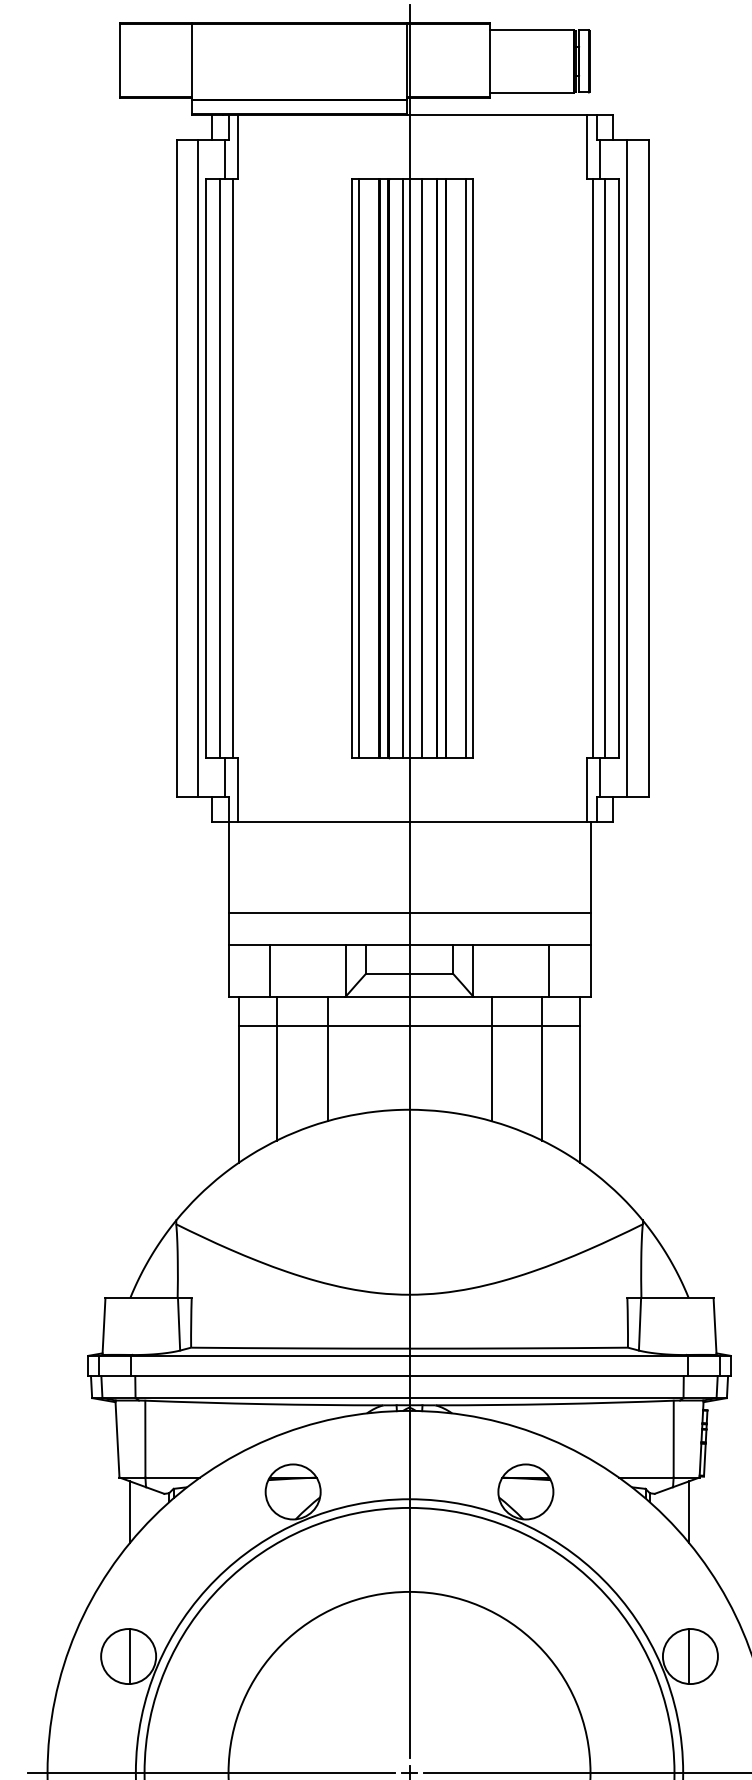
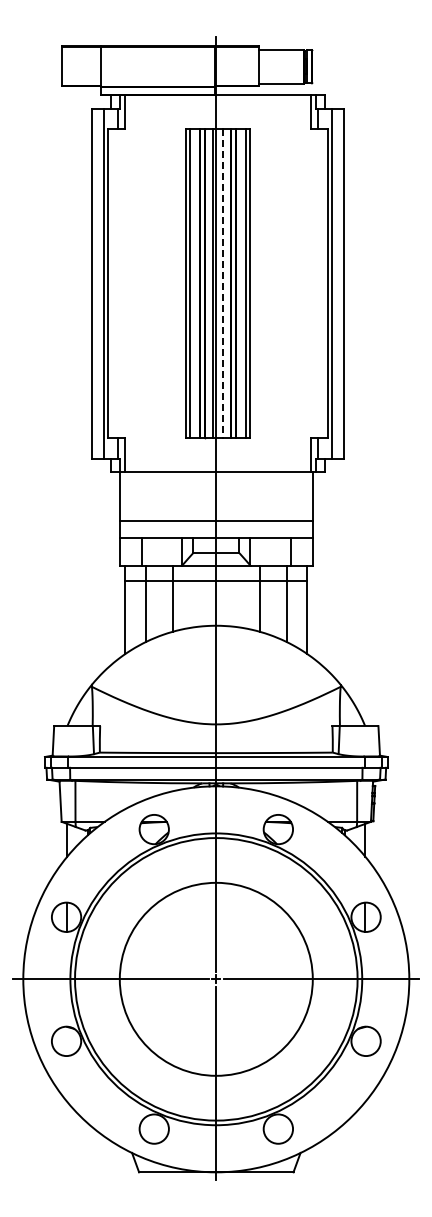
line: (220, 467) -> (115, 283), removed
line: (233, 467) -> (122, 283), removed
line: (591, 467) -> (313, 283), removed
line: (604, 467) -> (320, 283), removed
line: (421, 469) -> (222, 284), solid -> dashed

